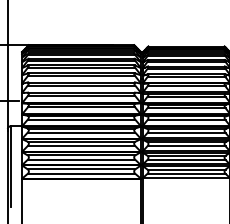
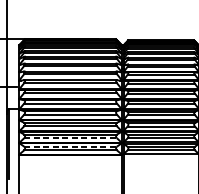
line: (81, 159) -> (70, 138), solid -> dashed
line: (81, 169) -> (70, 146), solid -> dashed

